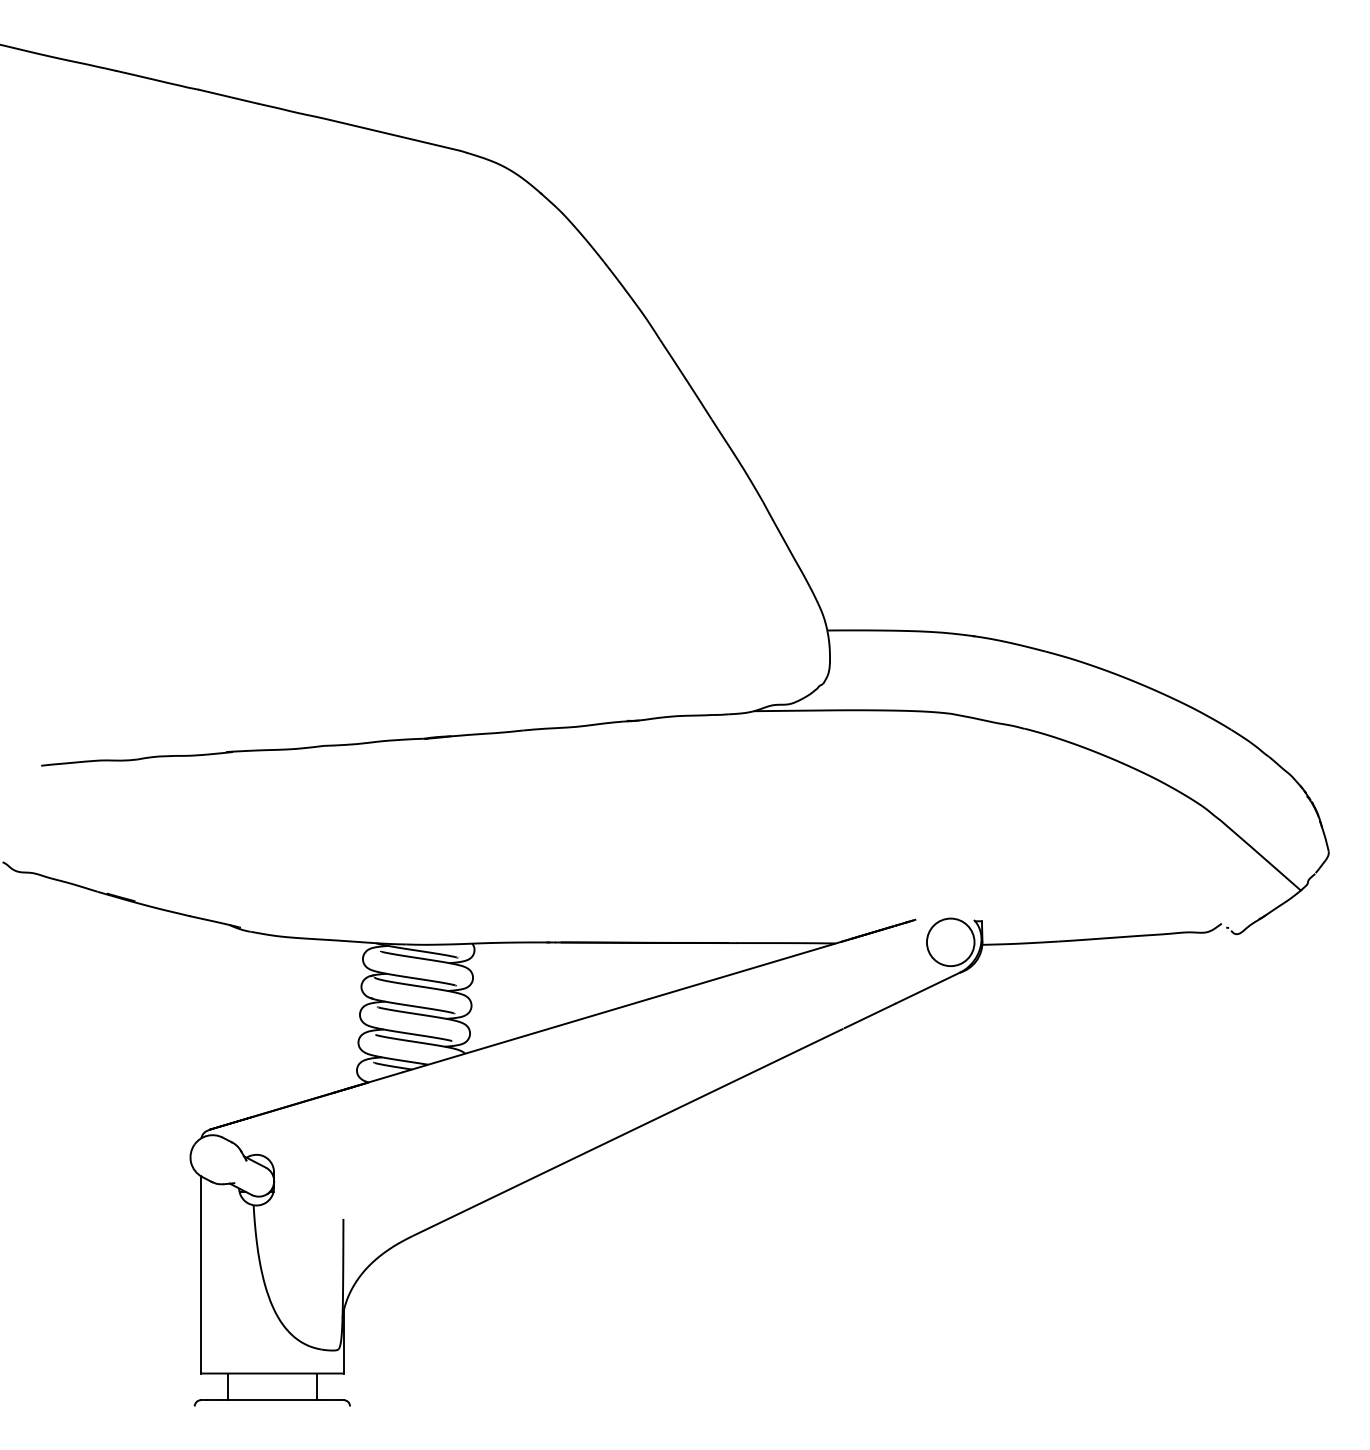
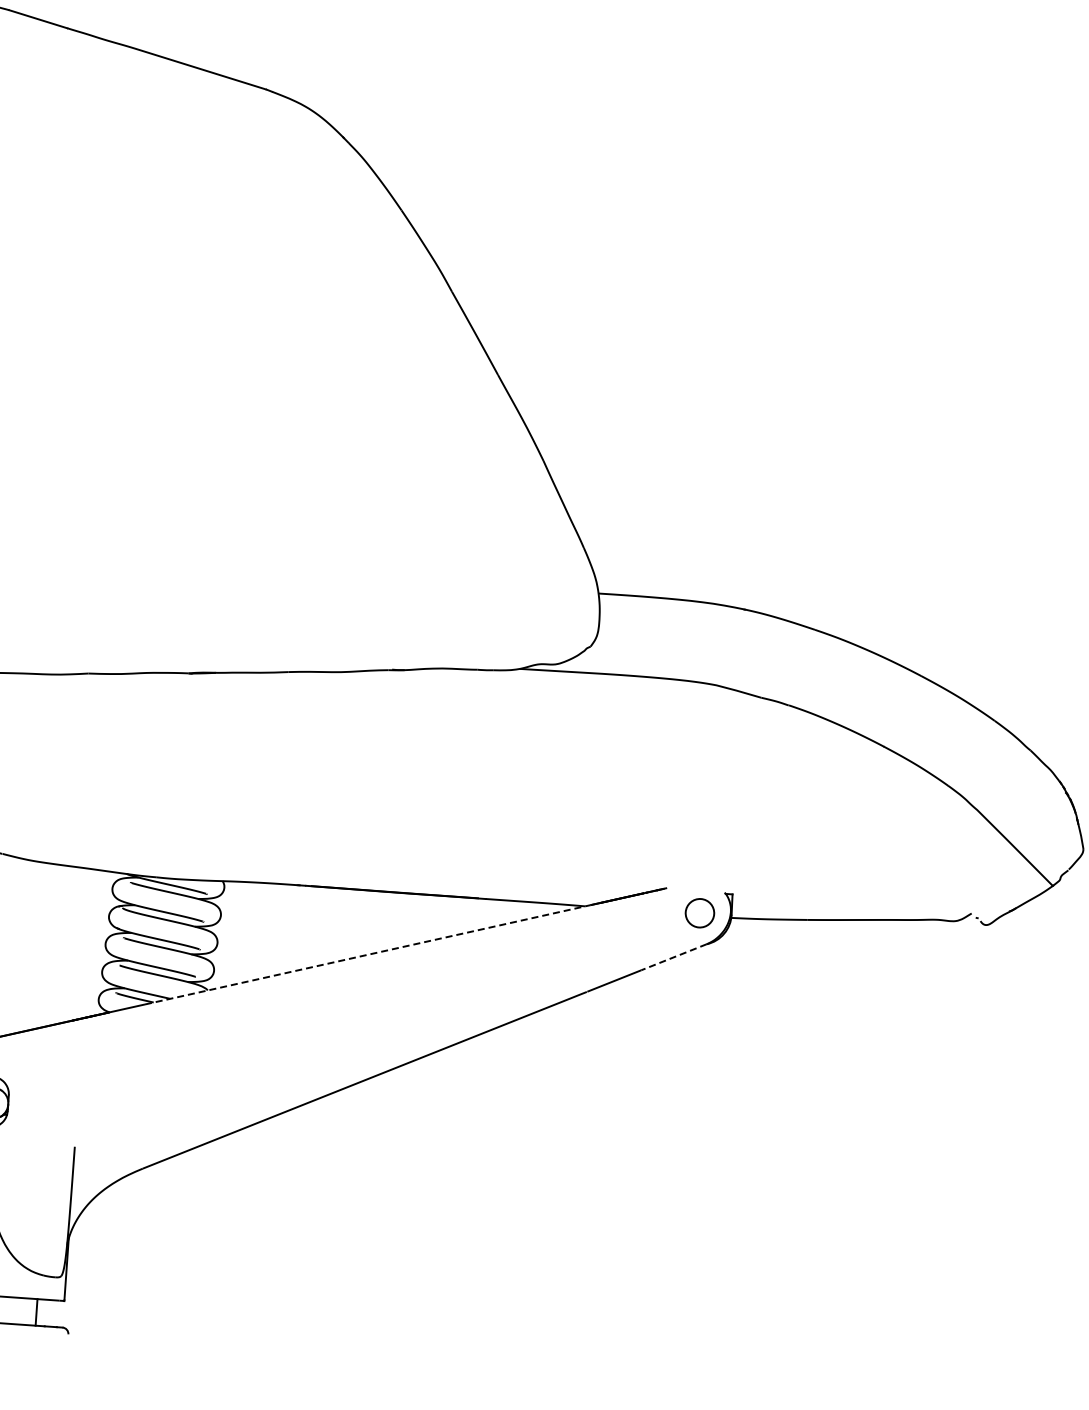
circle: (950, 942) -> (699, 913), size x0.6
line: (927, 988) -> (673, 957), solid -> dashed
line: (622, 1006) -> (368, 954), solid -> dashed

